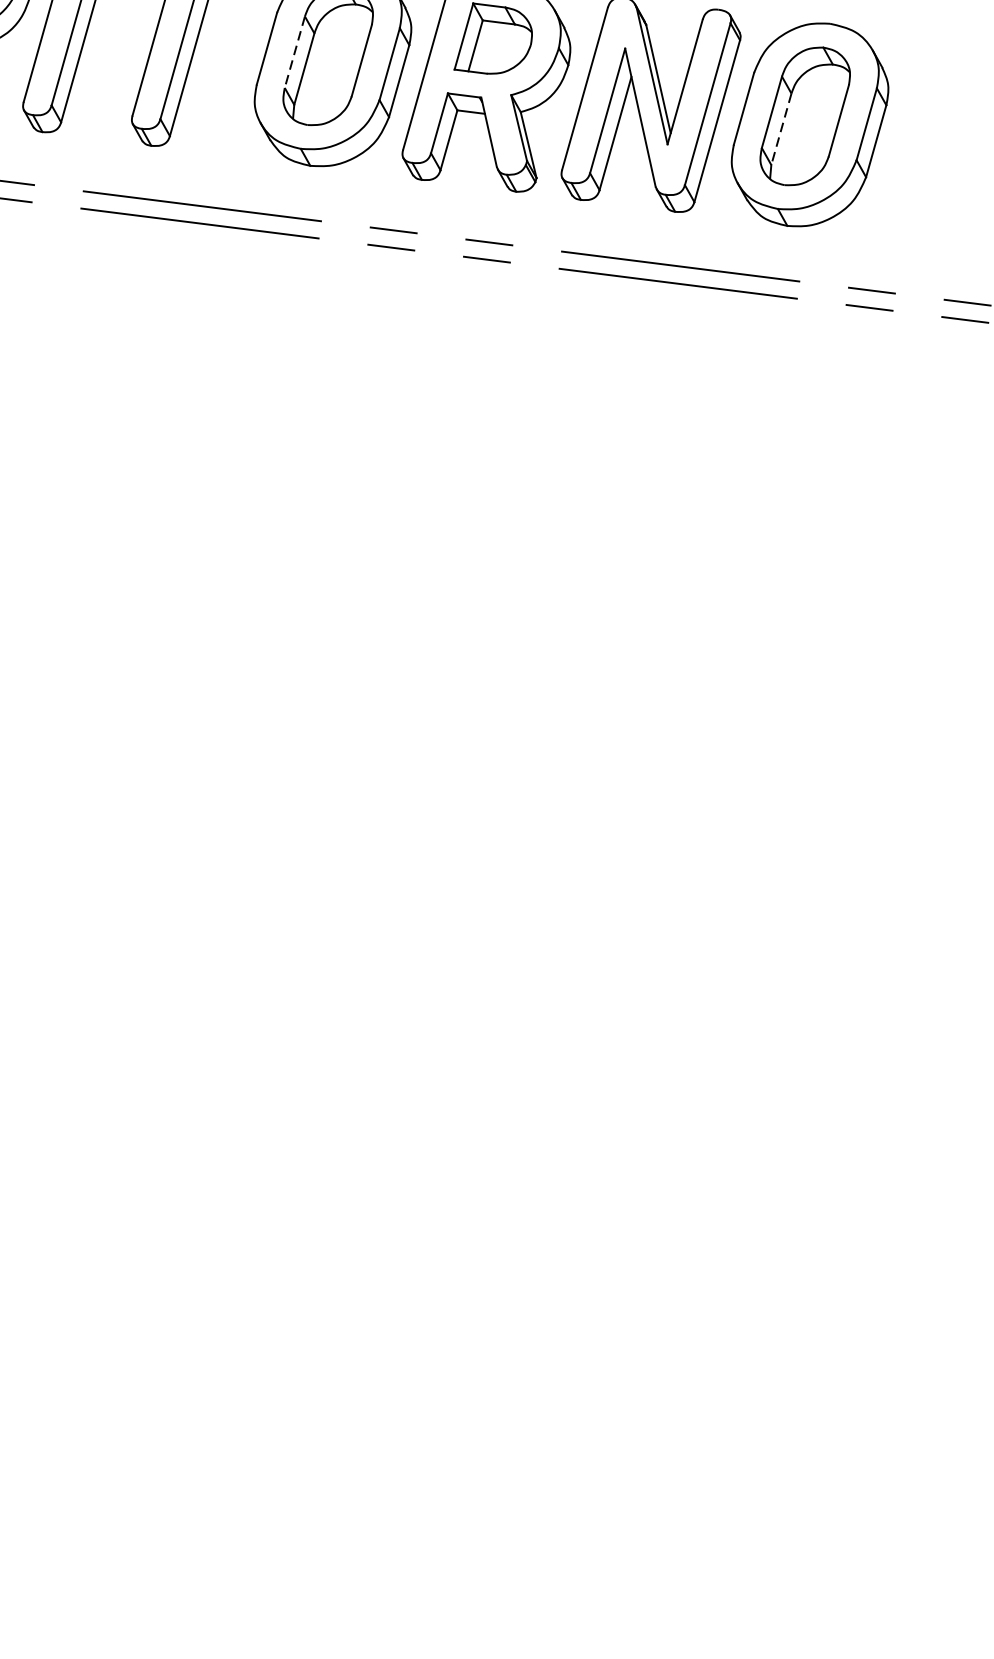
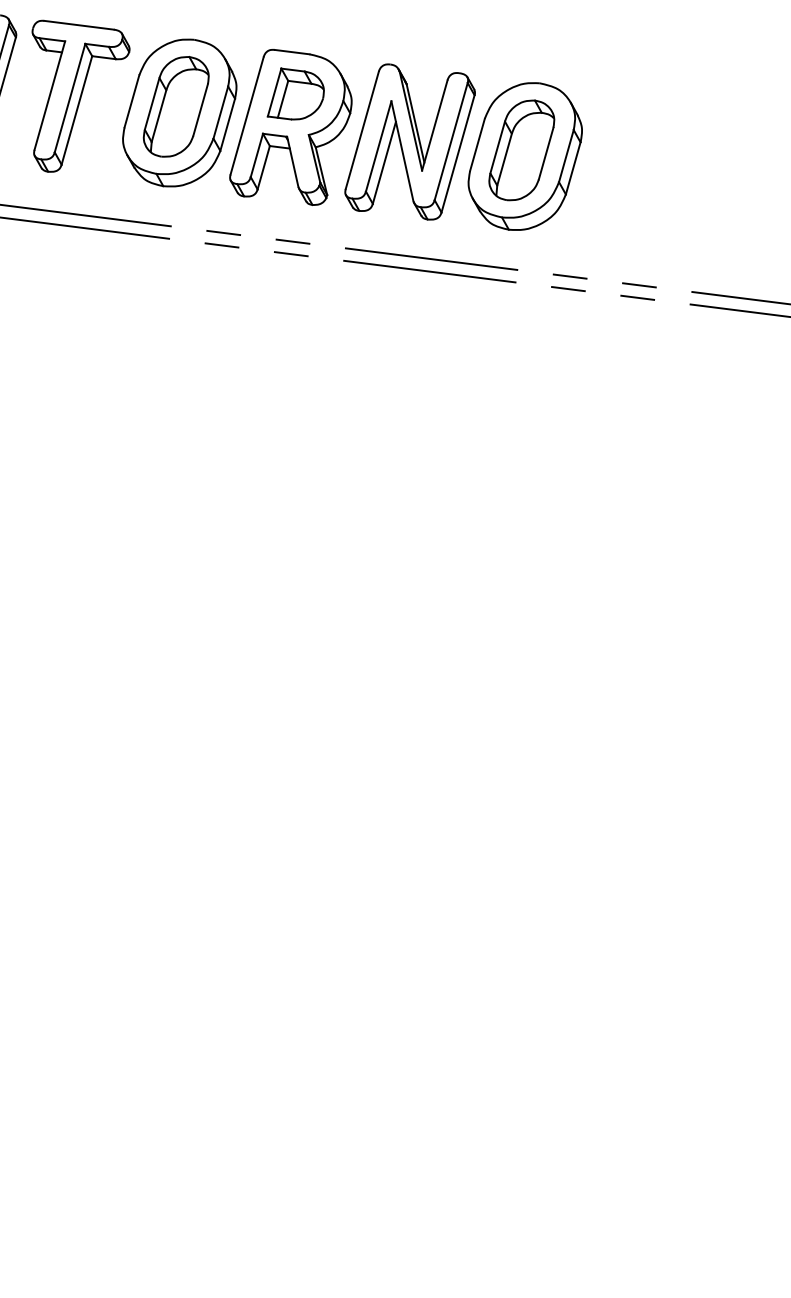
line: (295, 51) -> (152, 103), dashed -> solid
line: (781, 128) -> (504, 159), dashed -> solid

